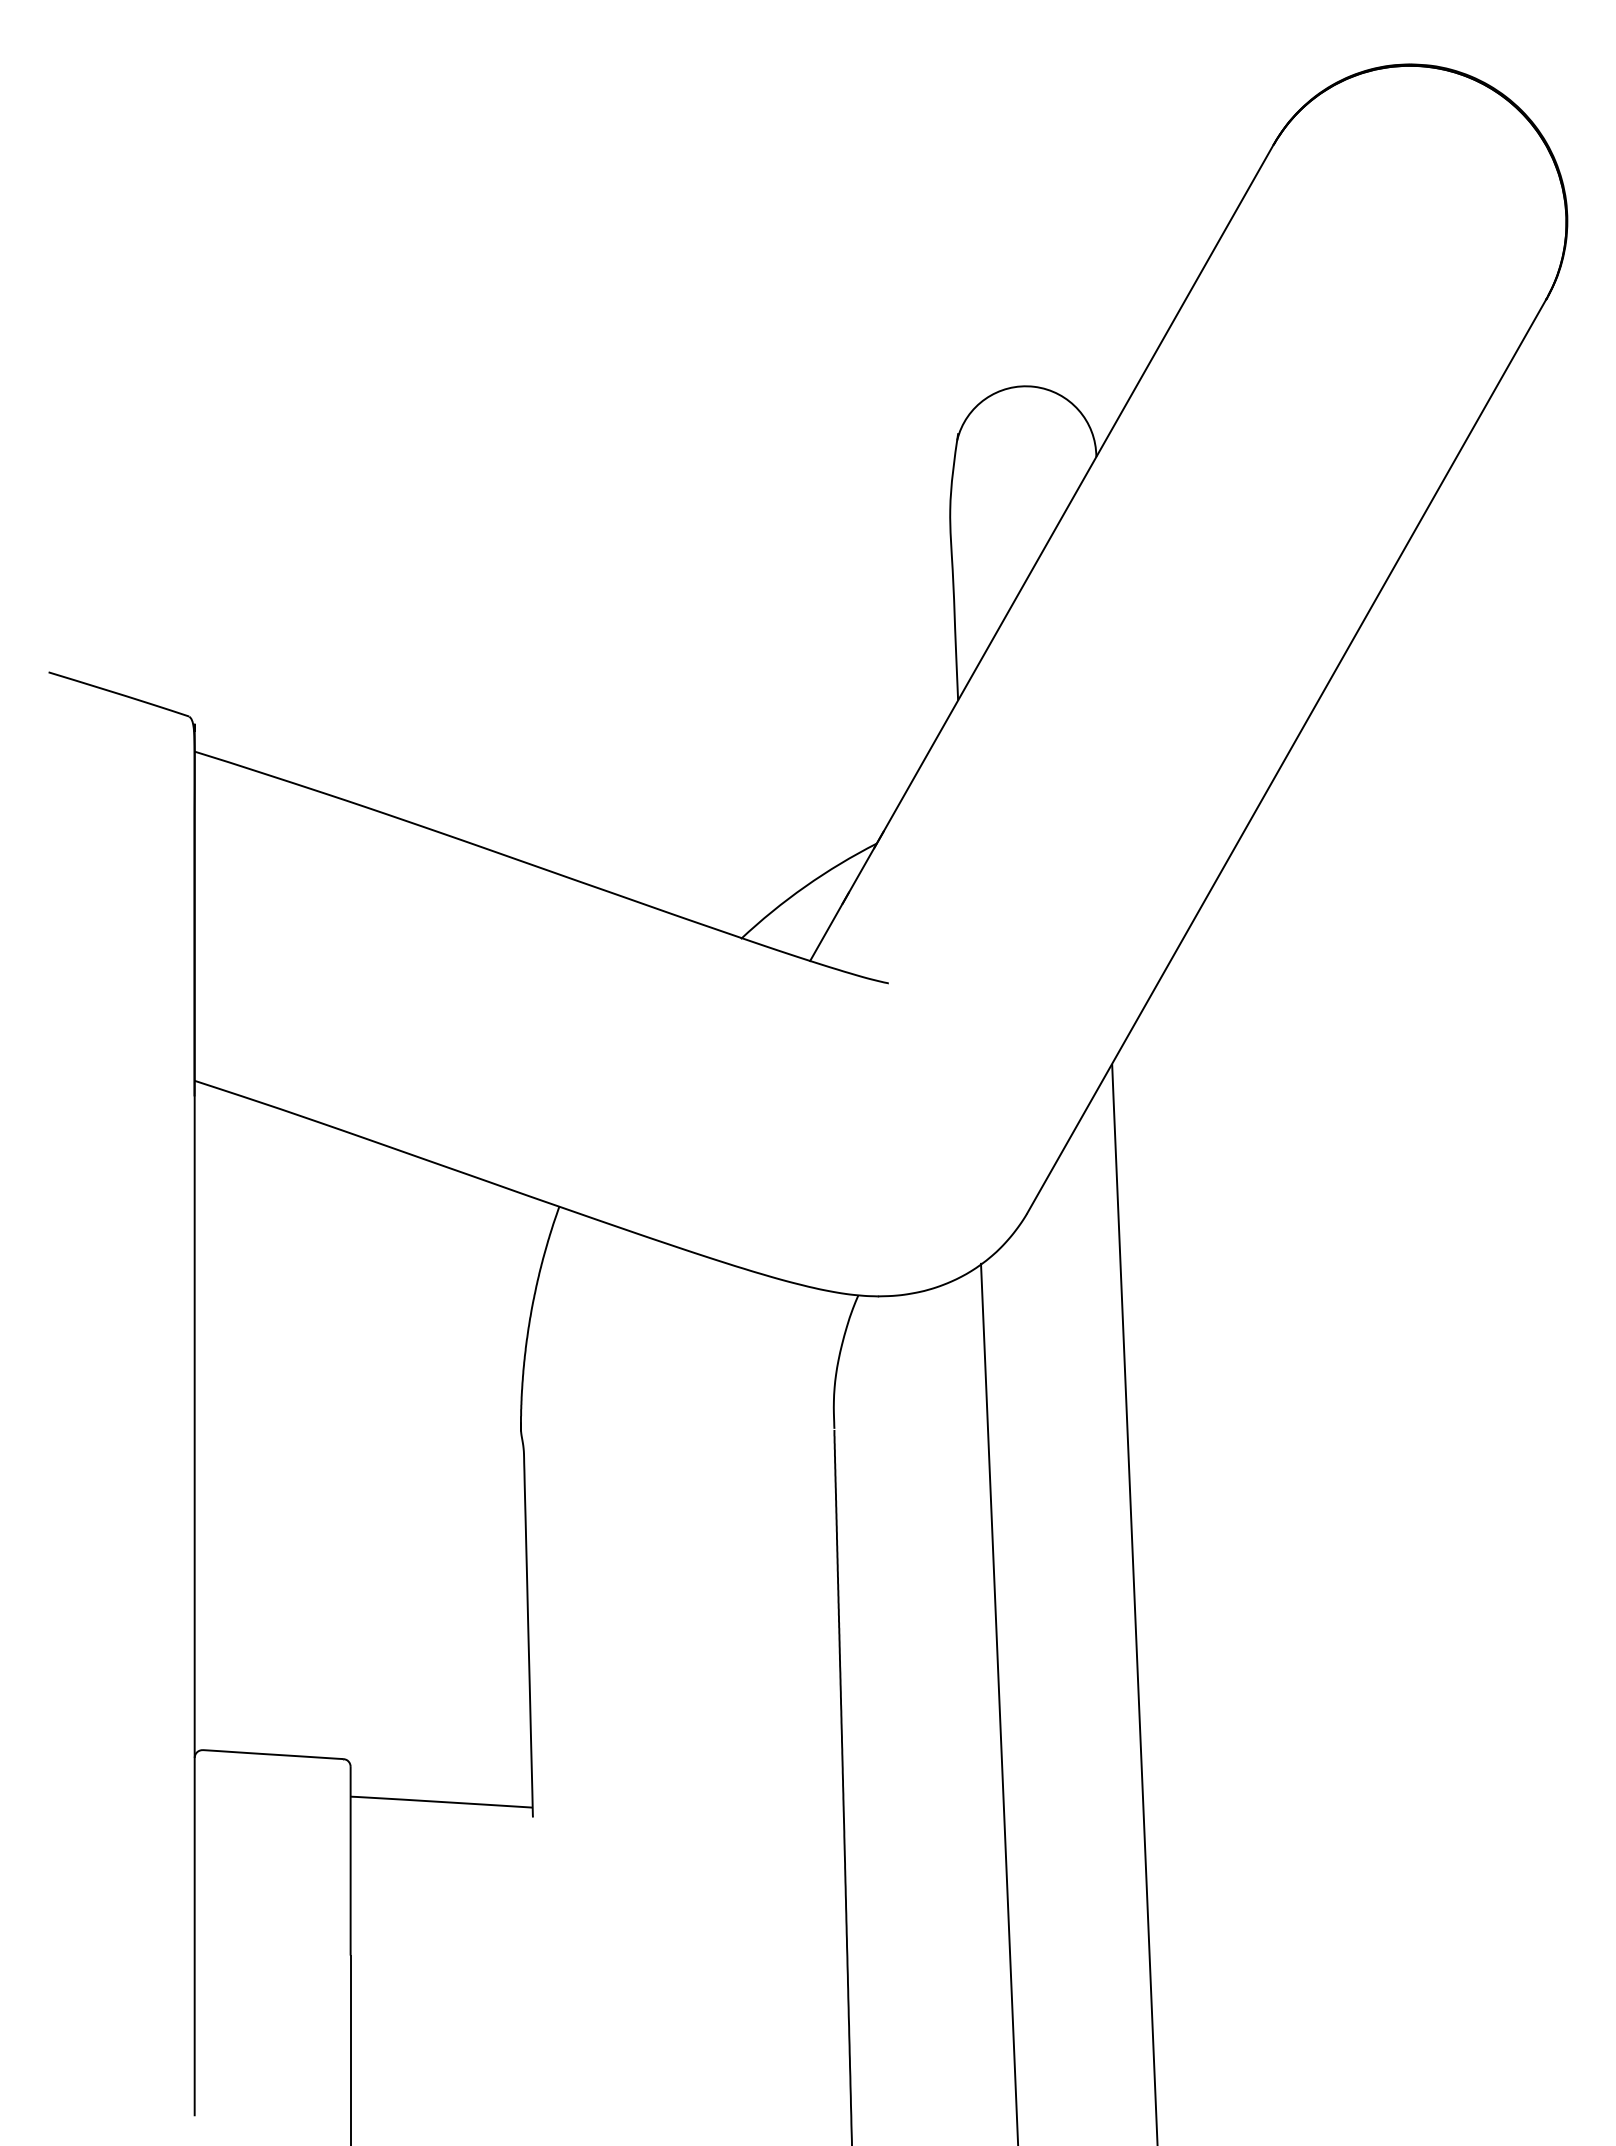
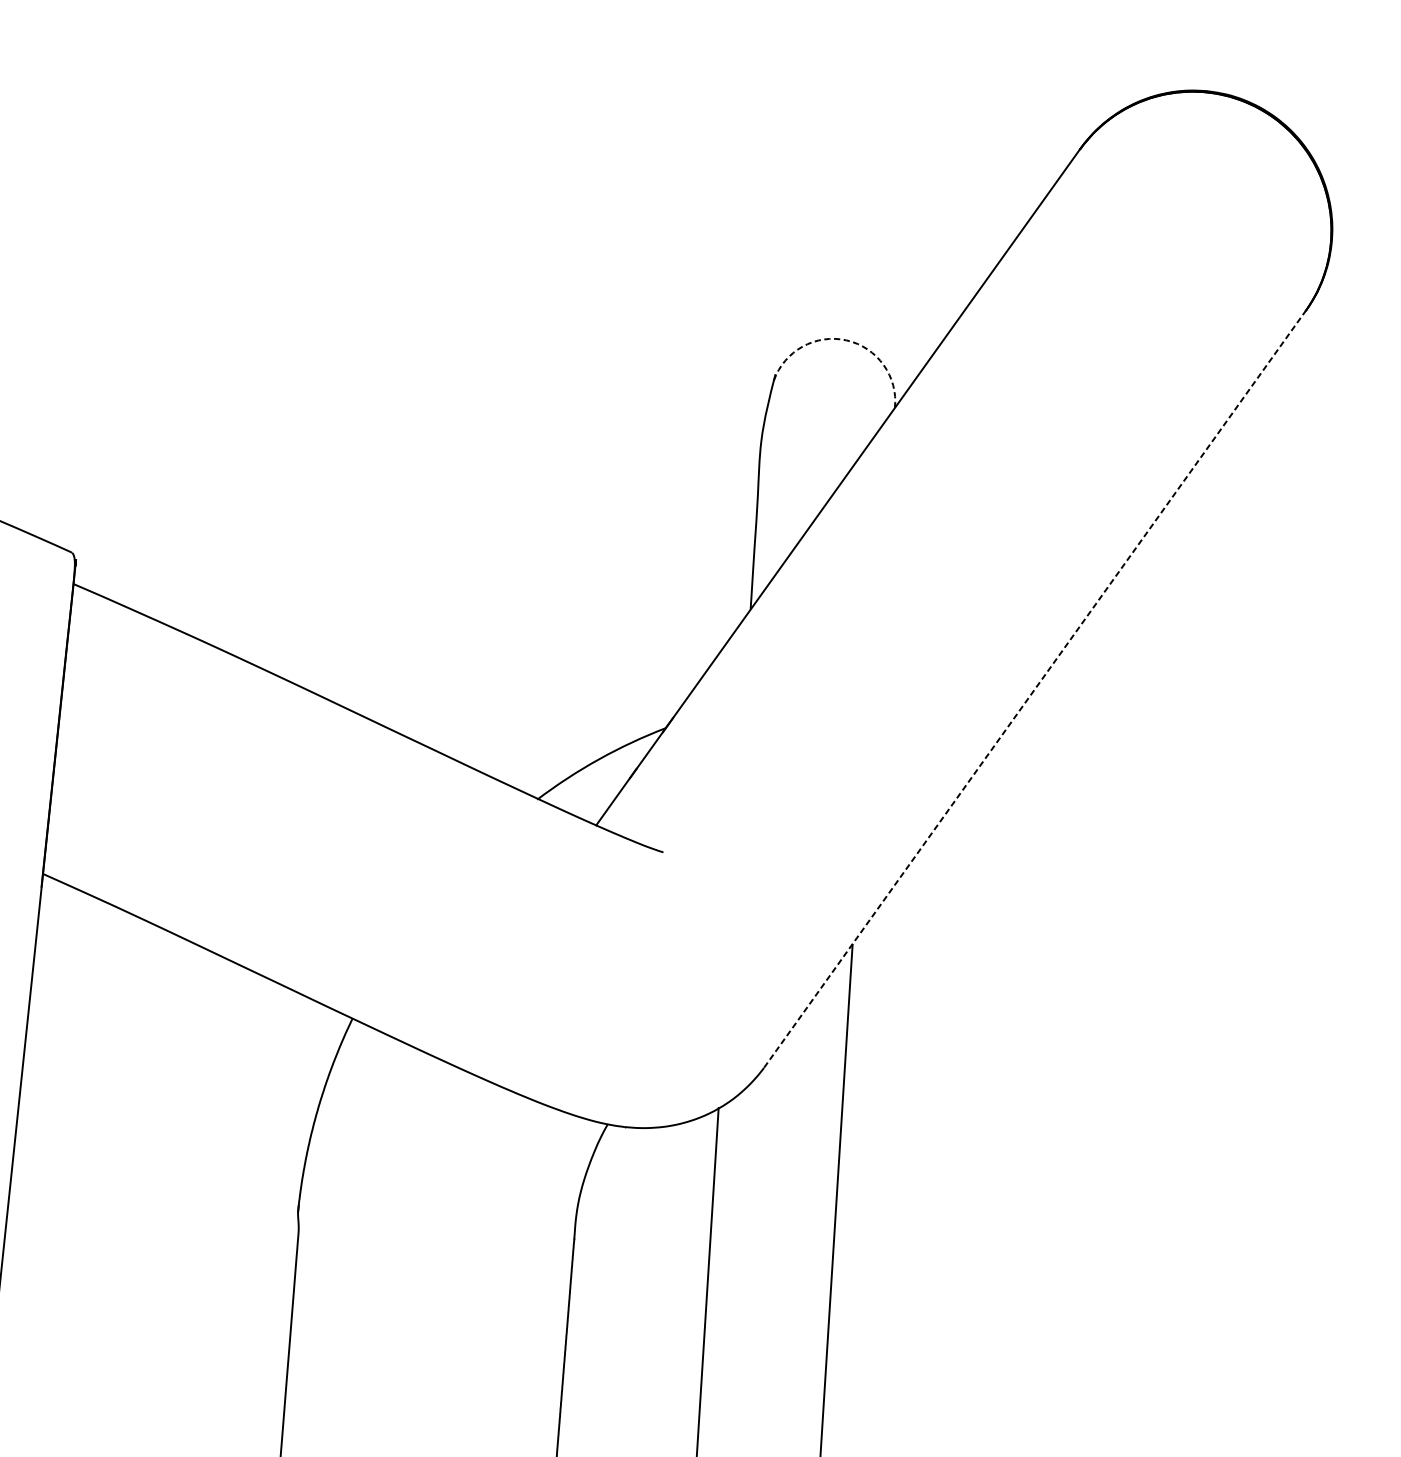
arc: (1034, 386) -> (846, 340), solid -> dashed
line: (1286, 755) -> (1034, 688), solid -> dashed

